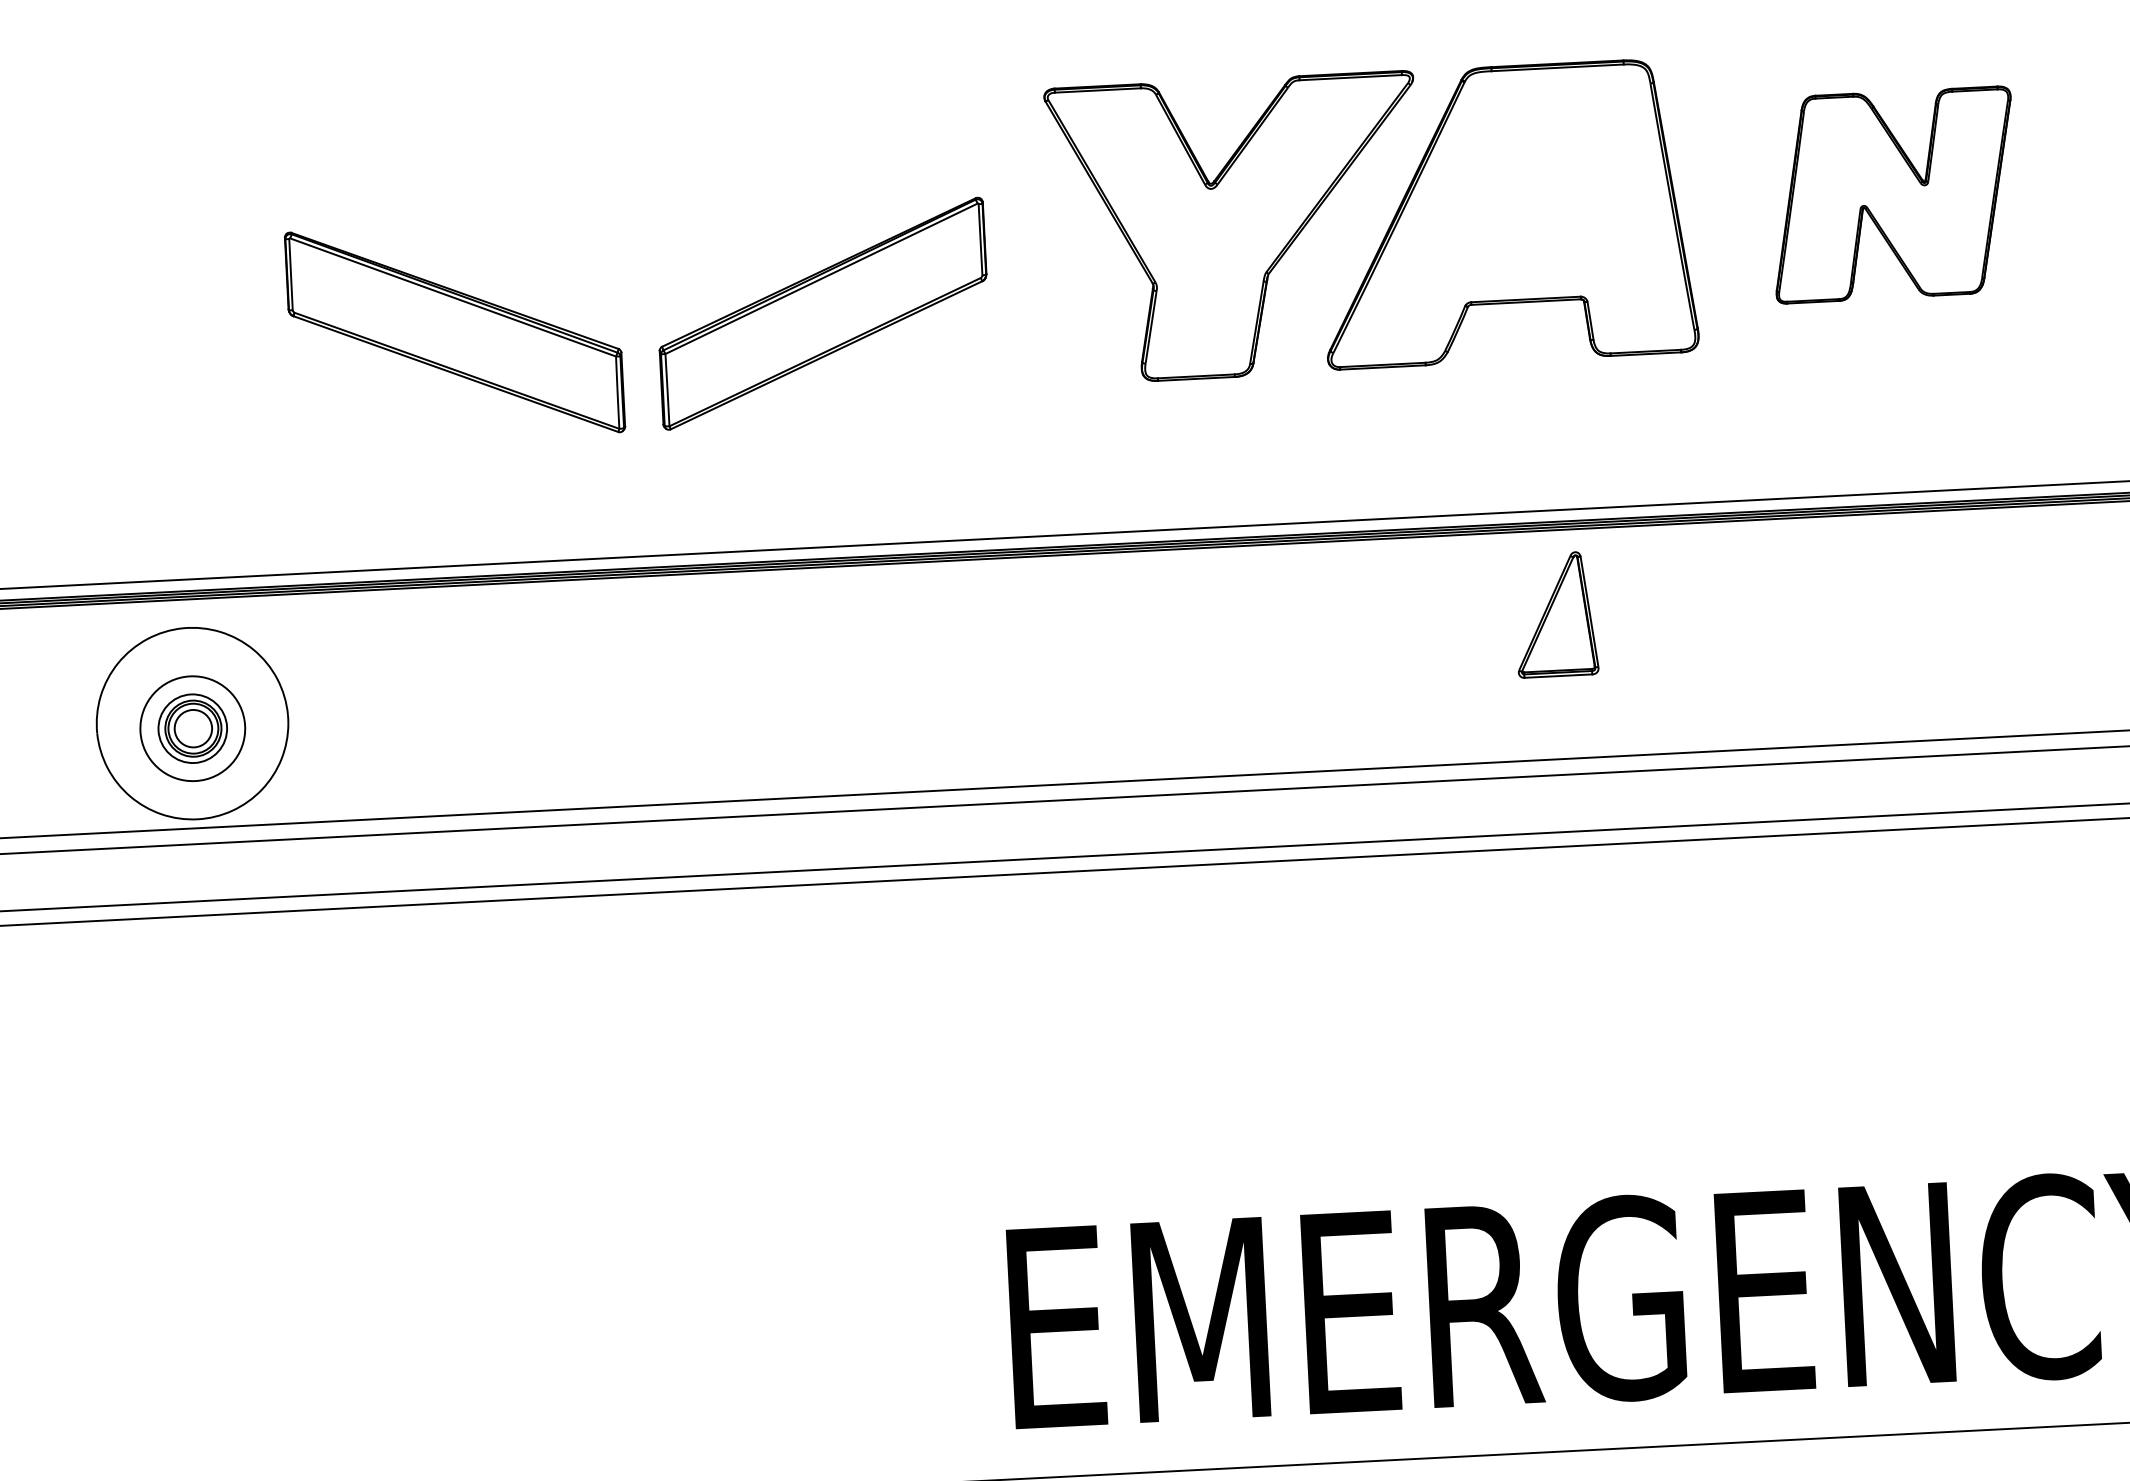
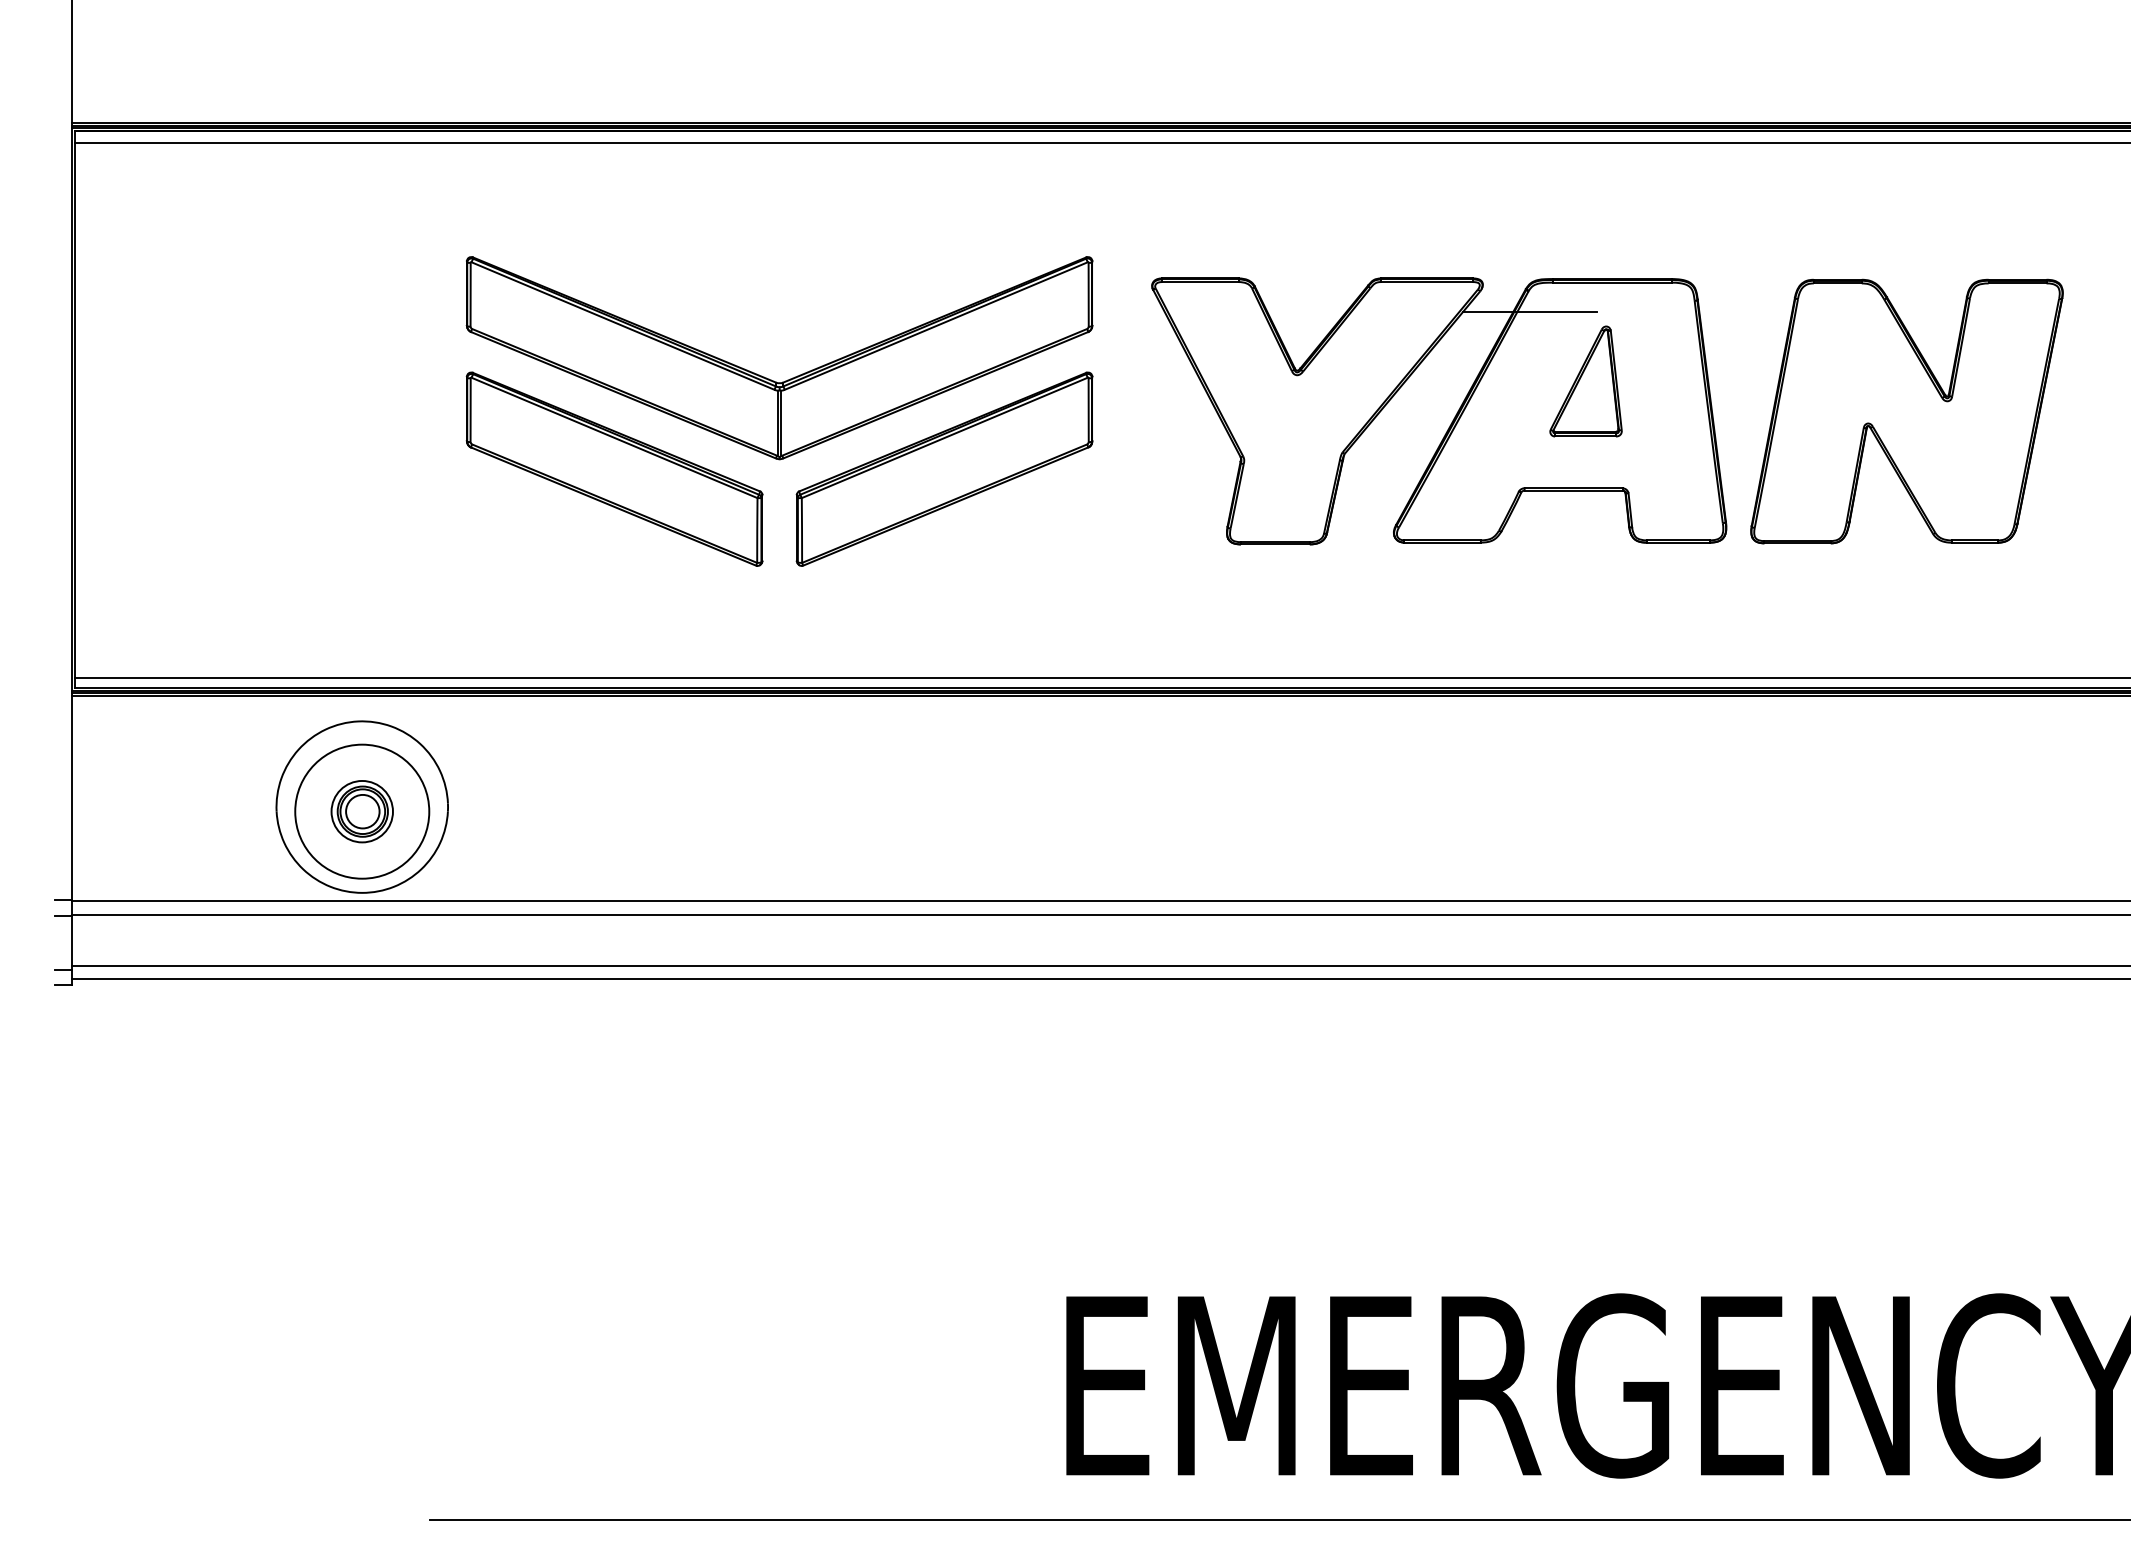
line: (1466, 104) -> (1529, 311), added
part: (1893, 194) -> (1906, 411), size x1.43
part: (622, 222) -> (769, 378), added
part: (1555, 614) -> (1585, 381), moved
circle: (193, 728) -> (362, 811), size x1.43

